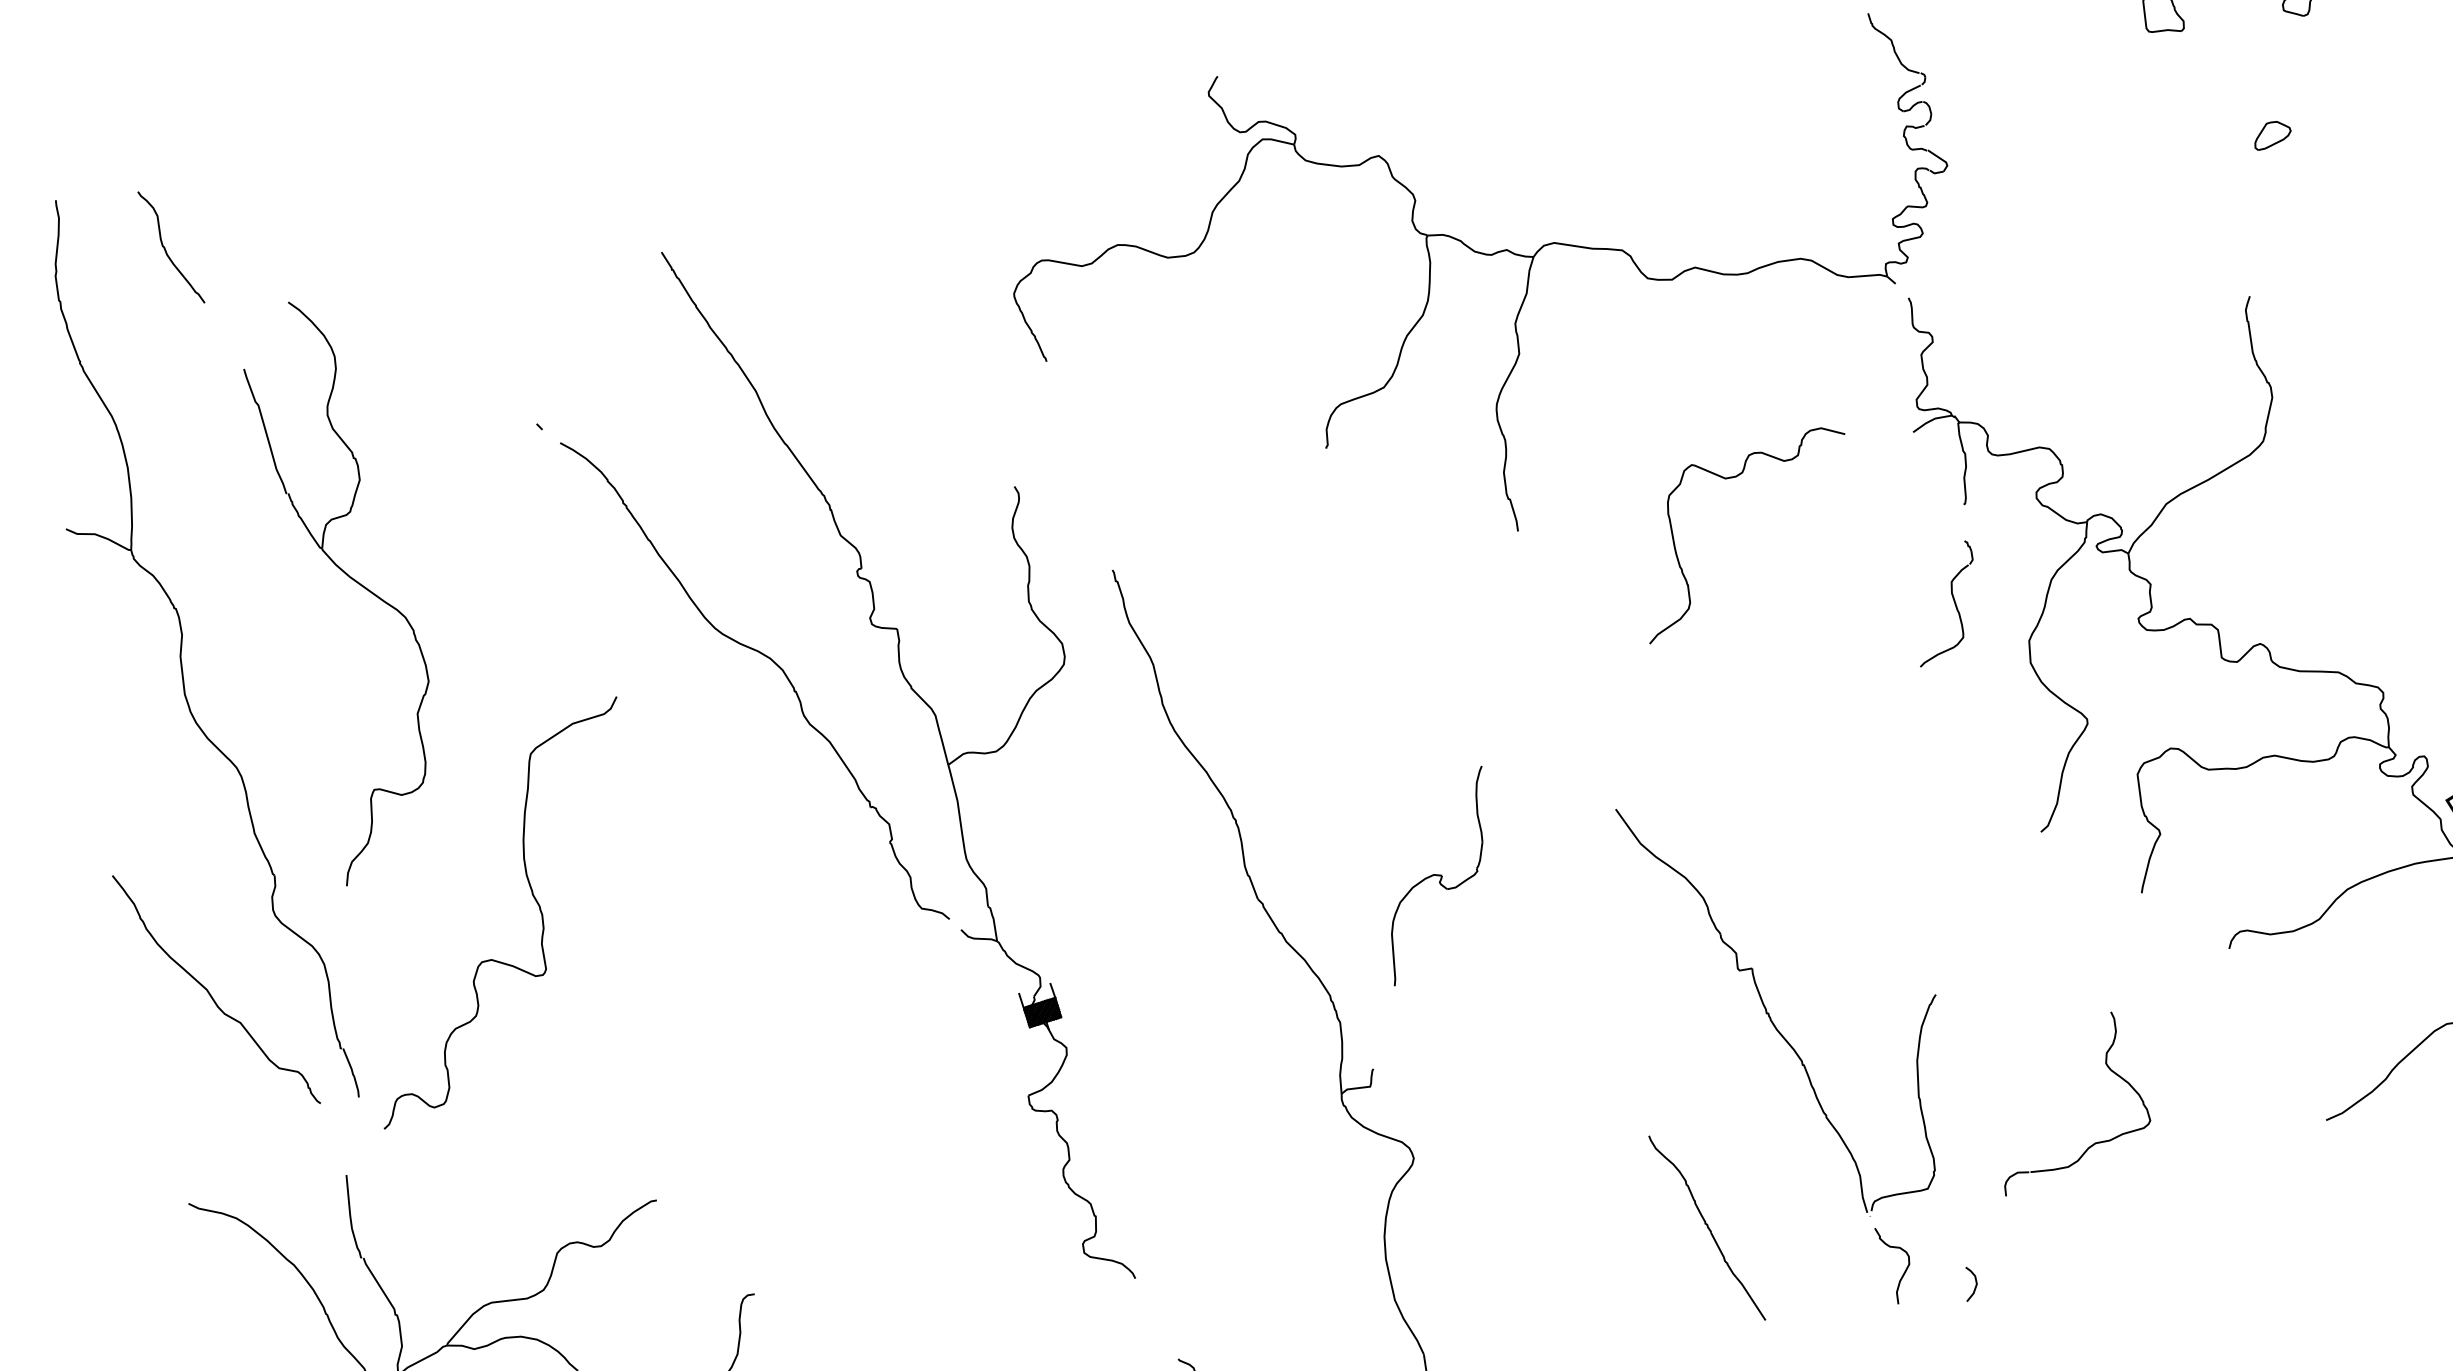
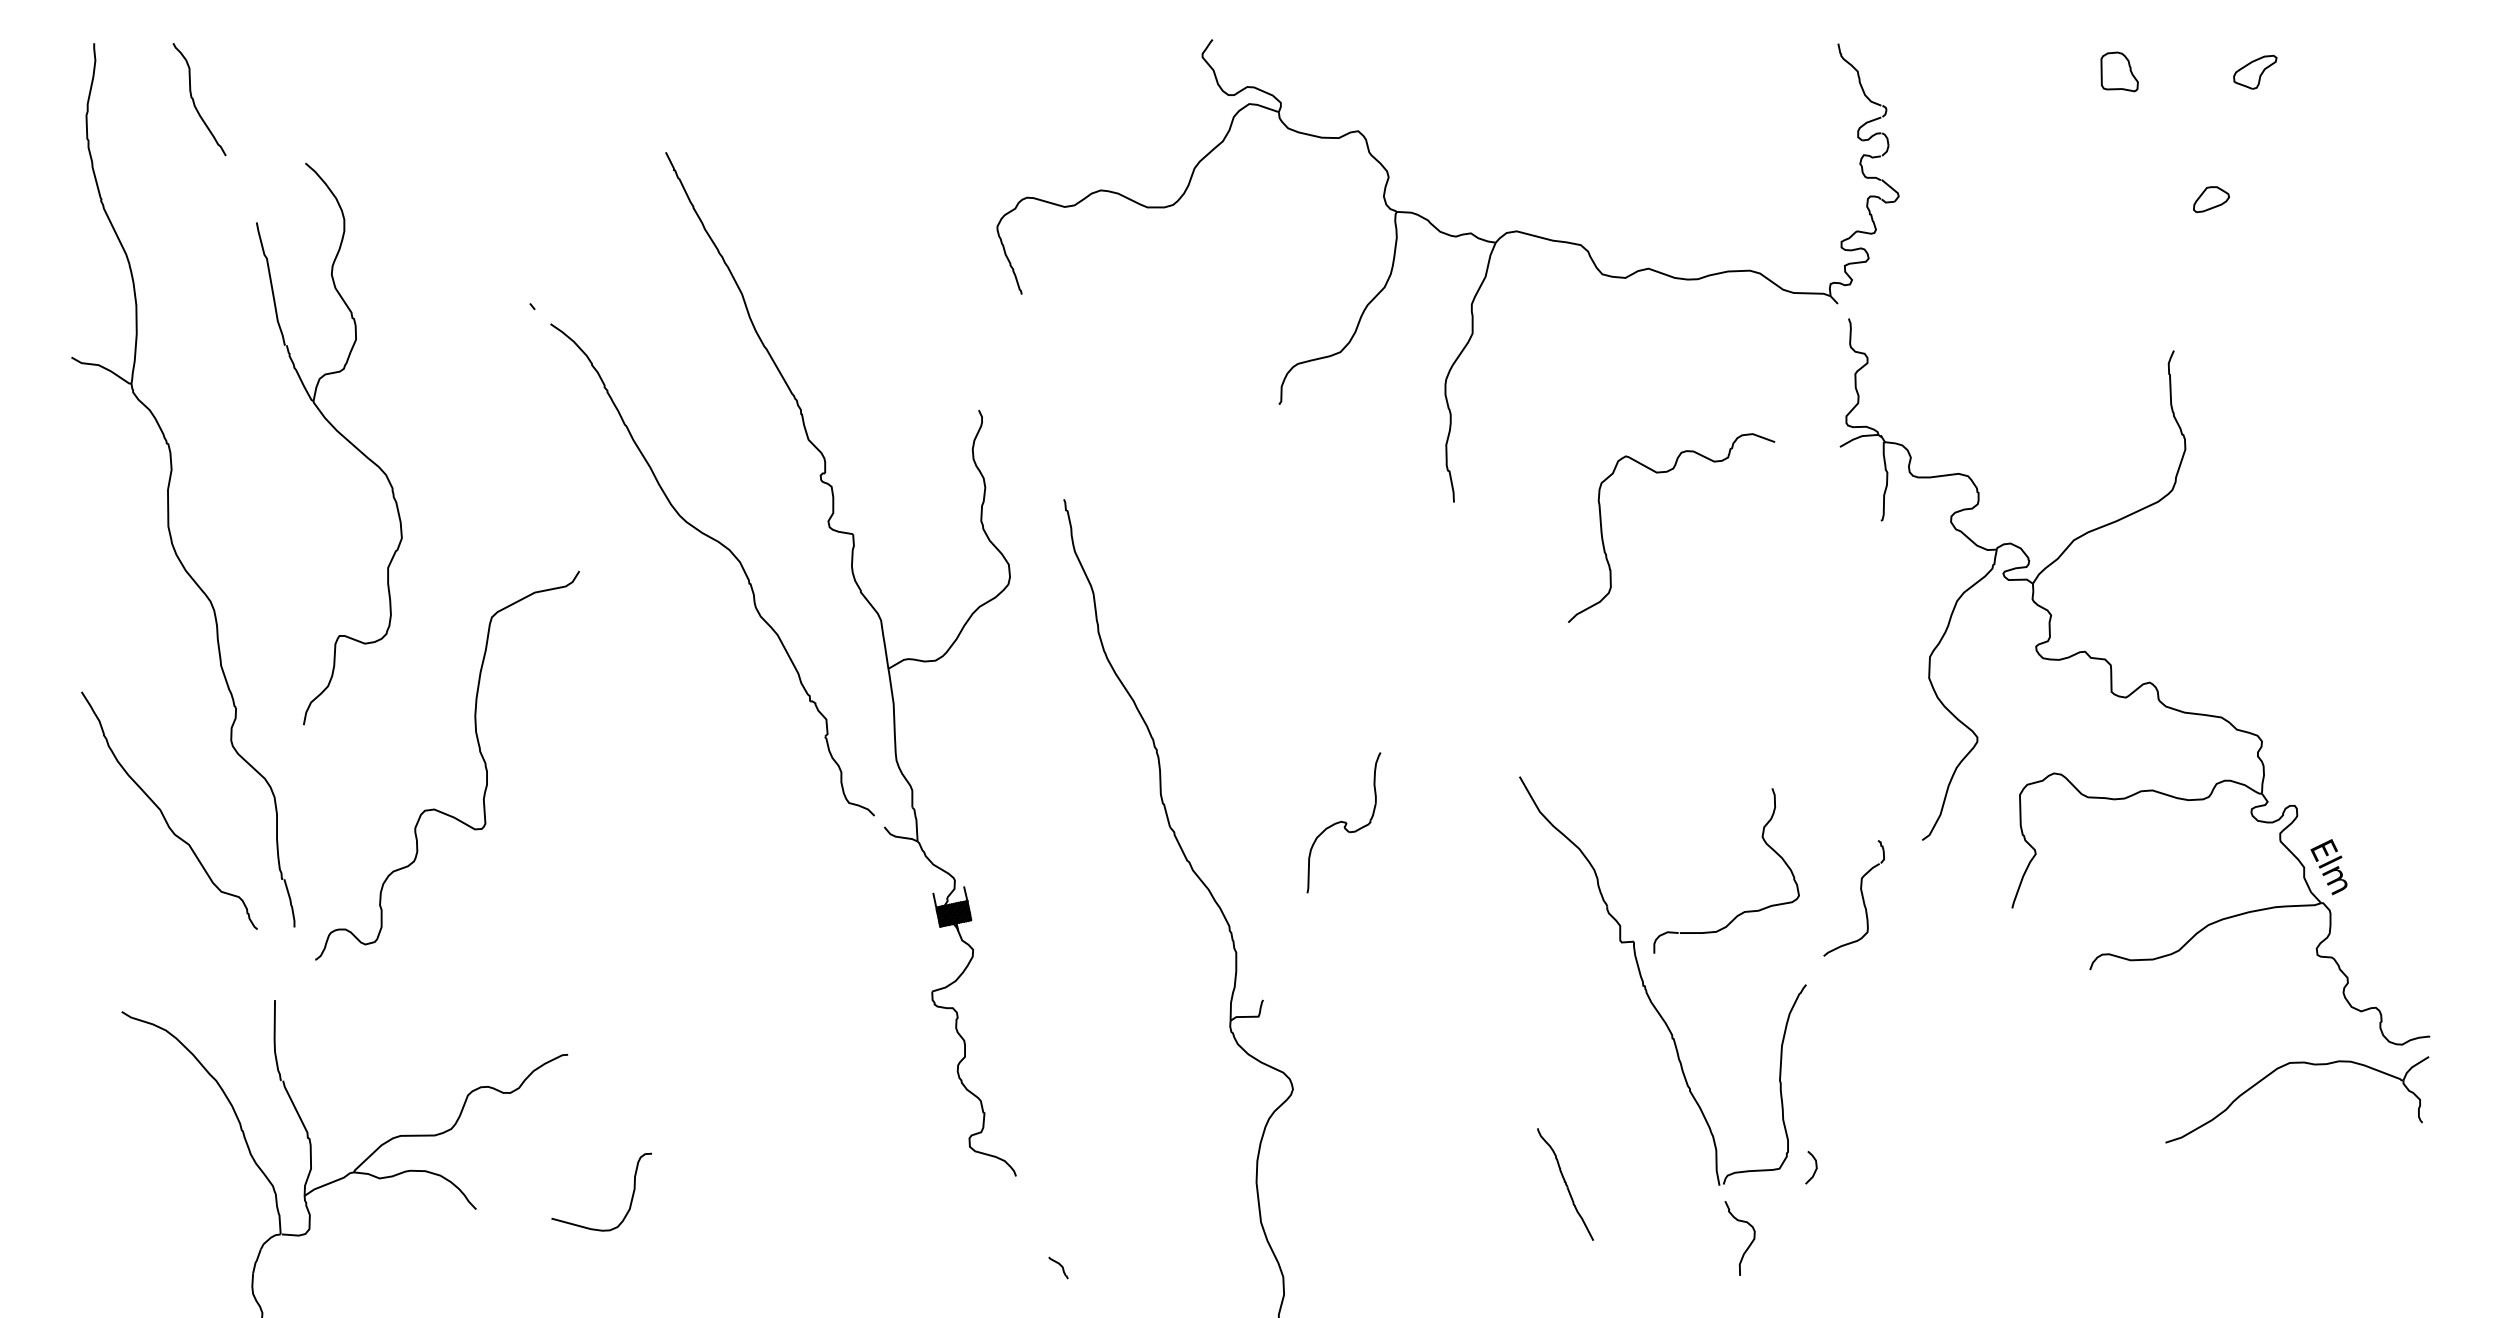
part: (1953, 600) -> (1861, 896), moved
part: (1437, 875) -> (1343, 822), size x0.7
part: (2094, 1142) -> (1743, 911), moved
part: (1707, 1228) -> (1565, 1184), size x0.6
curve: (1975, 1283) -> (1815, 1167), moved

